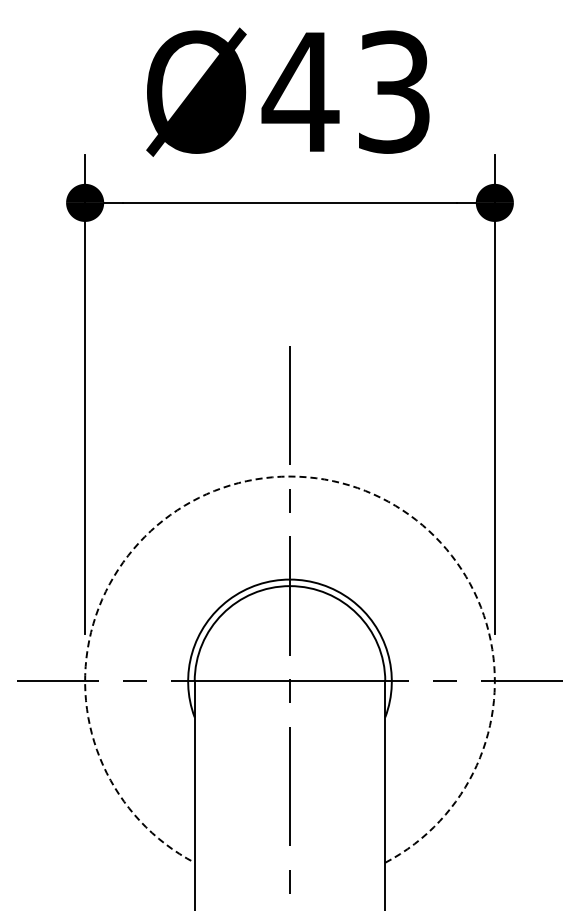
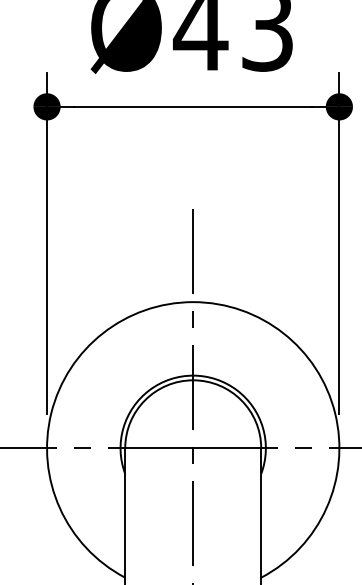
arc: (289, 476) -> (192, 302), dashed -> solid

